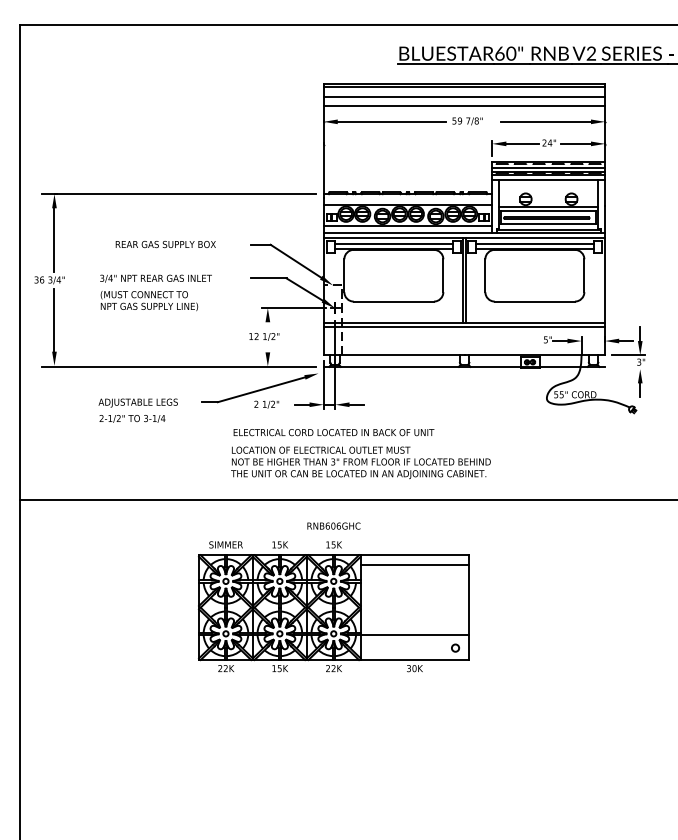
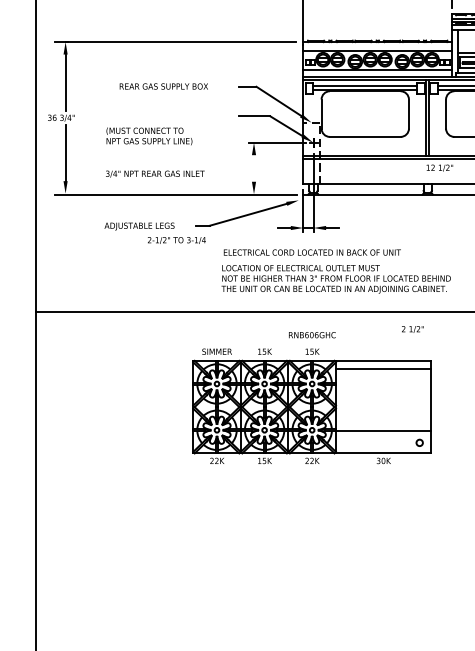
text: (155, 278) -> (154, 173), moved
text: (264, 336) -> (439, 167), moved
text: (266, 404) -> (412, 329), moved
text: (132, 418) -> (176, 240), moved

